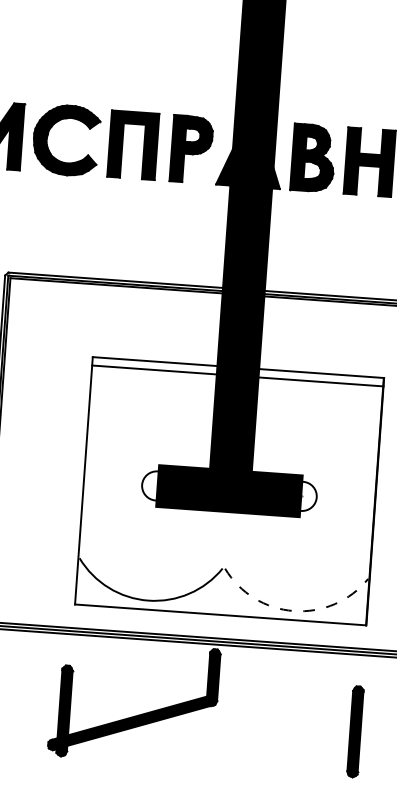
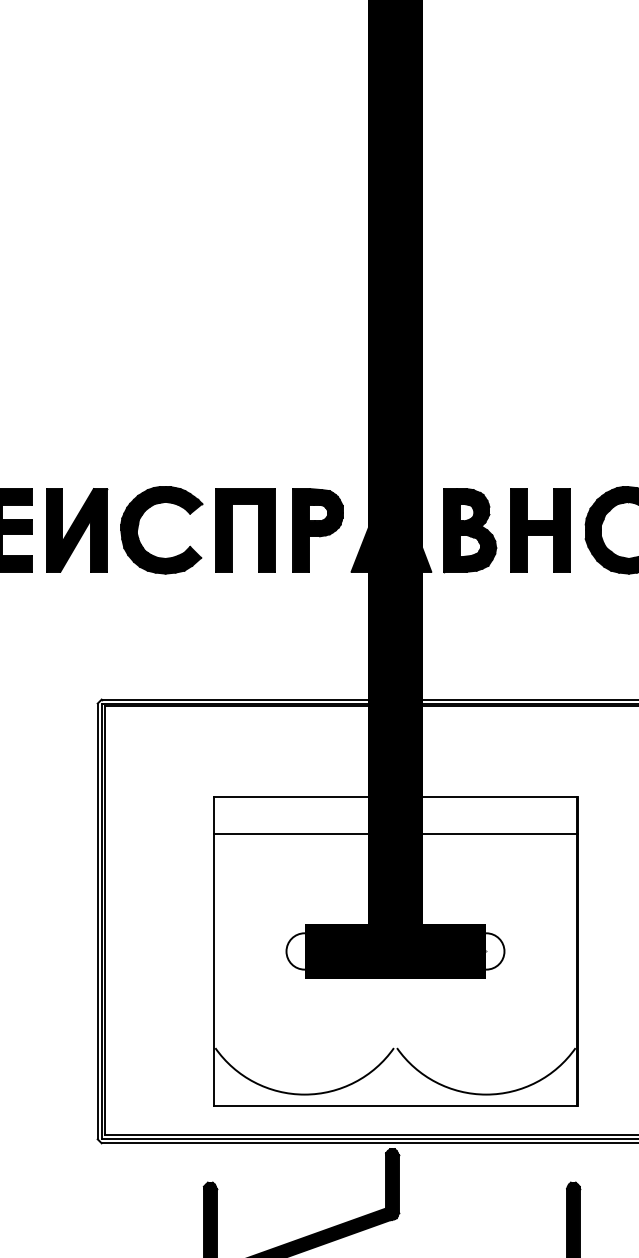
line: (237, 375) -> (395, 833), moved
arc: (294, 610) -> (486, 1094), dashed -> solid

